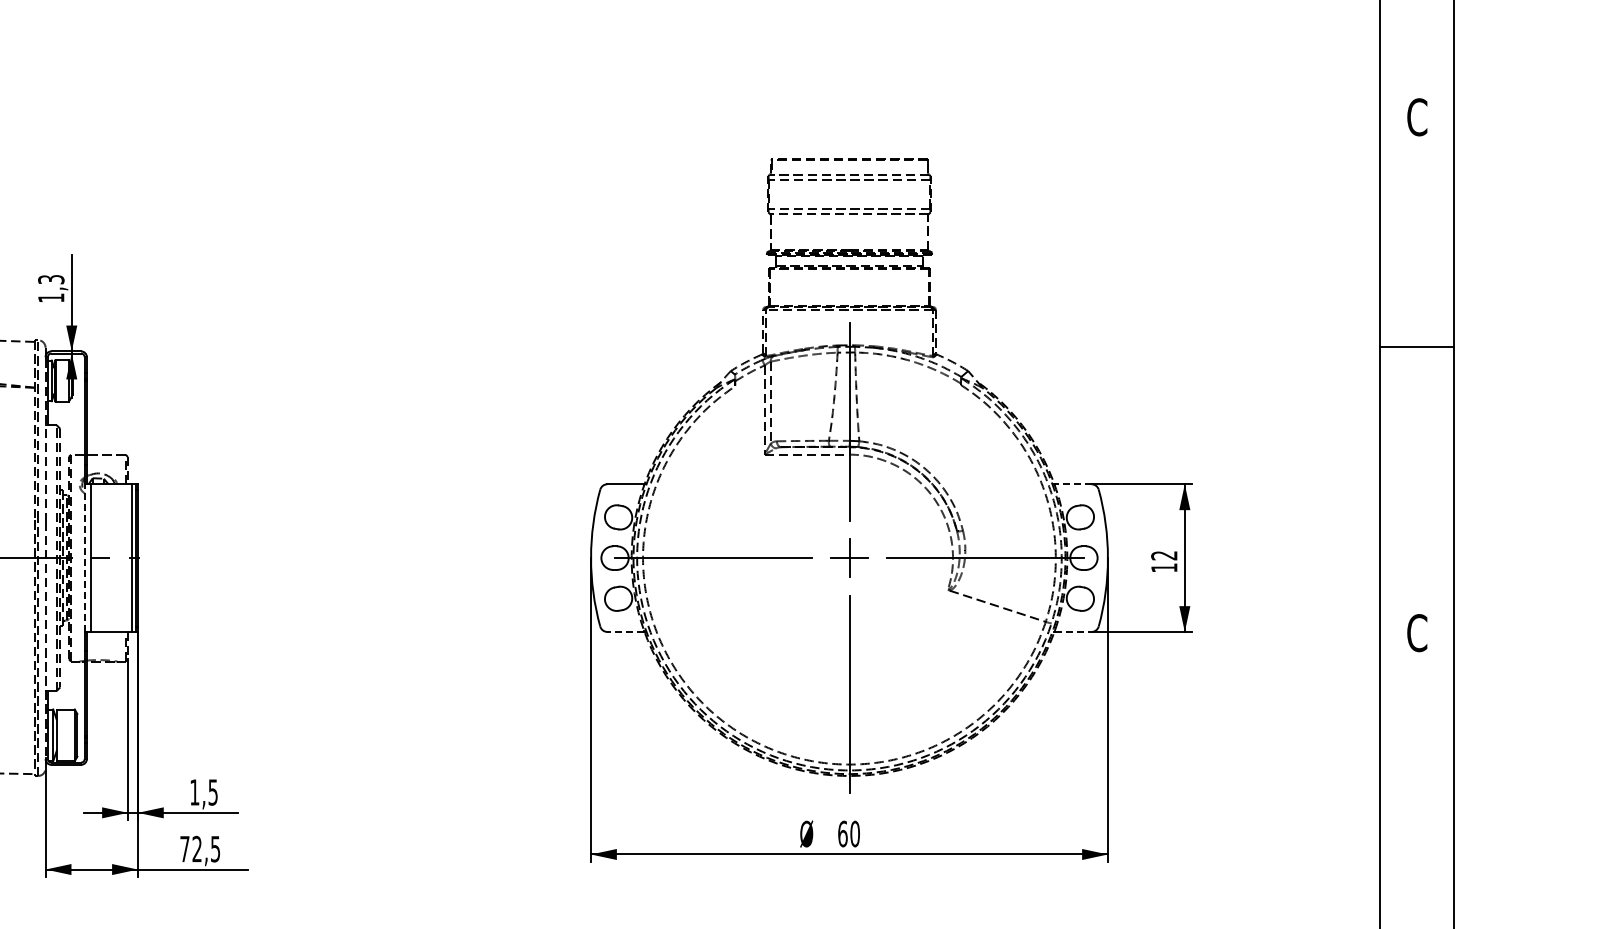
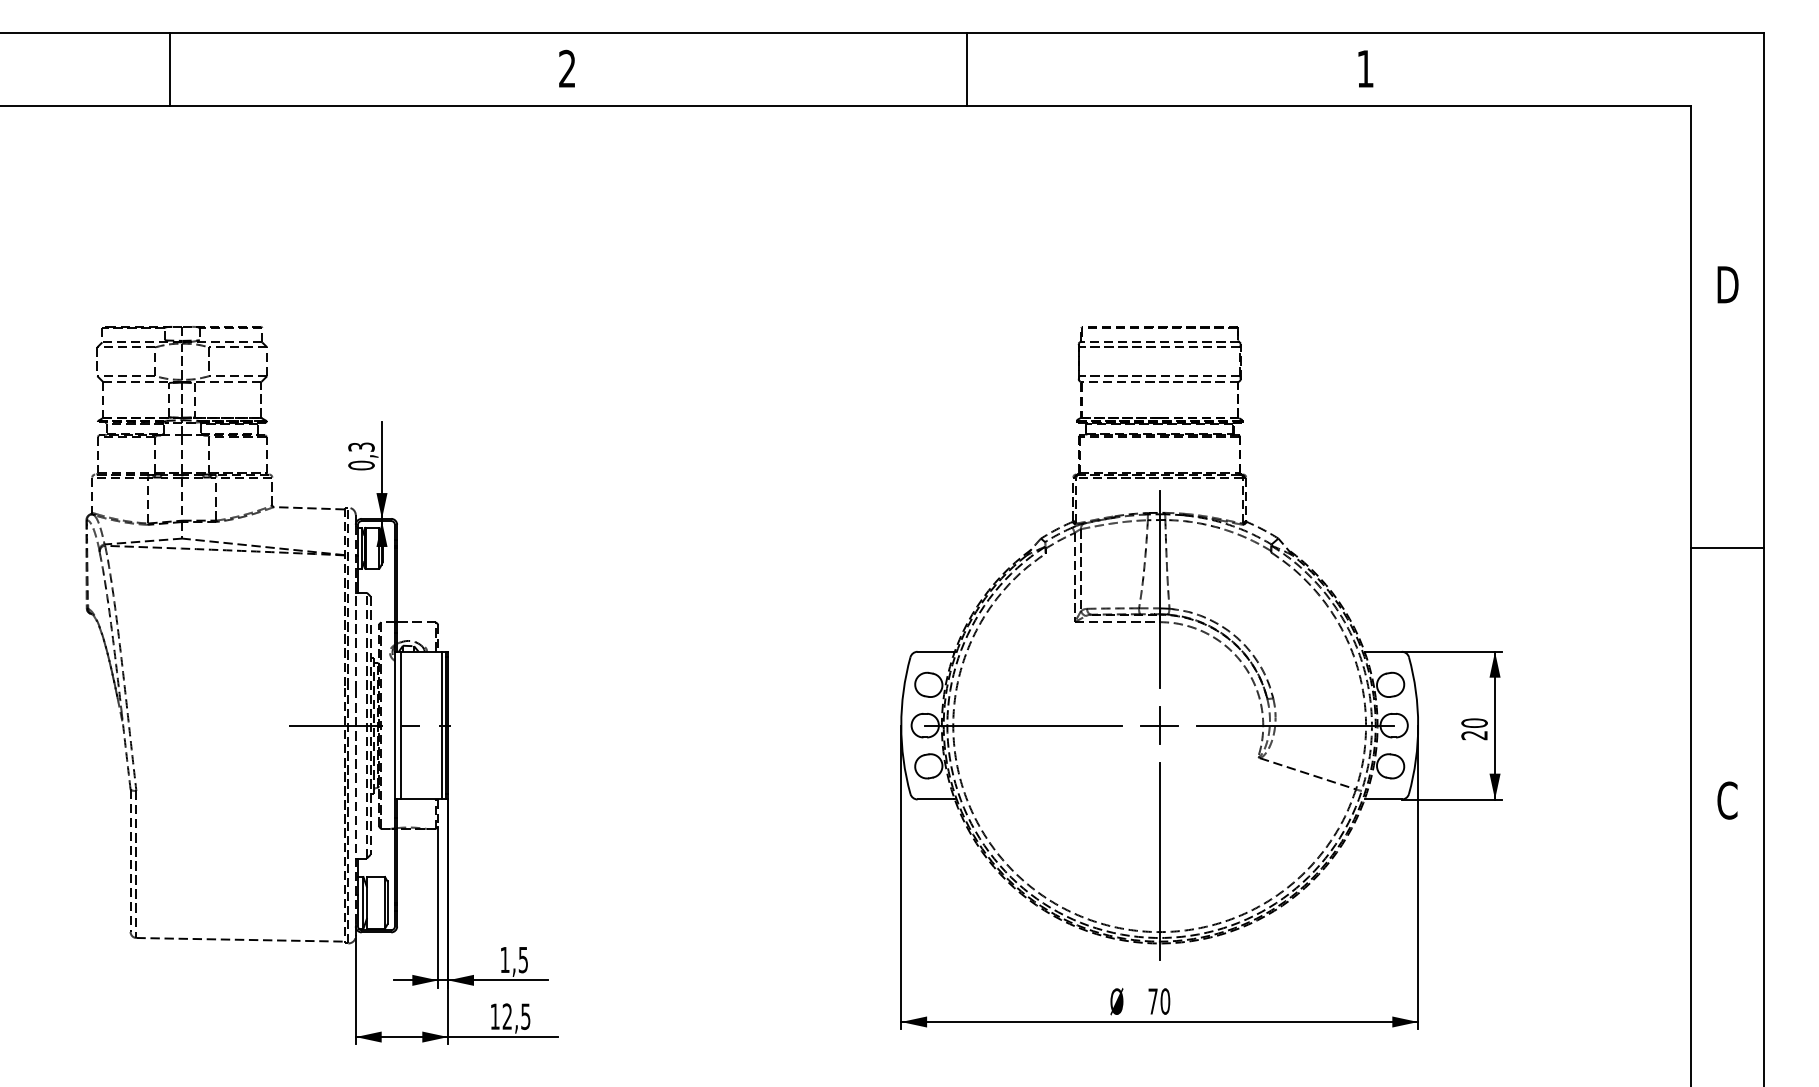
text: (1417, 116) -> (1727, 284), C -> D
text: (51, 297) -> (361, 465), 1,3 -> 0,3
line: (1417, 346) -> (1727, 548), moved
line: (1072, 483) -> (1382, 651), dashed -> solid
line: (84, 557) -> (394, 725), dashed -> solid
text: (1164, 561) -> (1474, 729), 12 -> 20
line: (625, 631) -> (935, 799), dashed -> solid
line: (1073, 631) -> (1383, 799), dashed -> solid
text: (842, 833) -> (1152, 1001), 60 -> 70
text: (184, 848) -> (494, 1016), 72,5 -> 12,5

